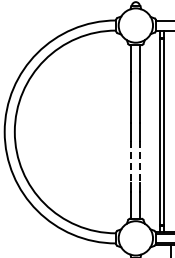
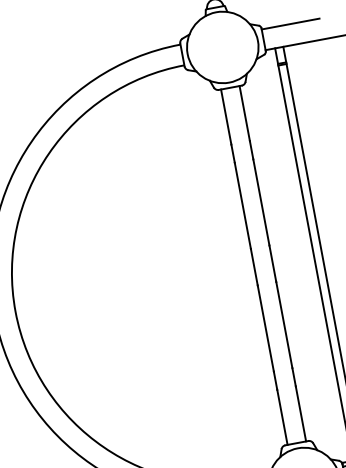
line: (131, 162) -> (266, 329), dashed -> solid
line: (140, 162) -> (284, 326), dashed -> solid

